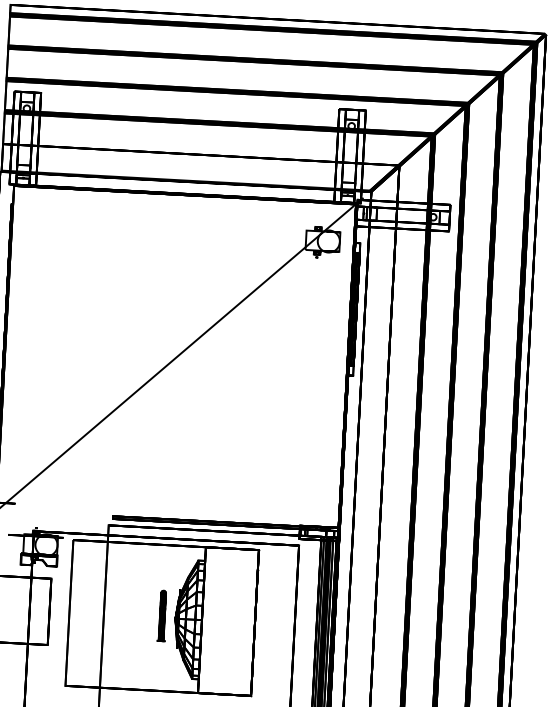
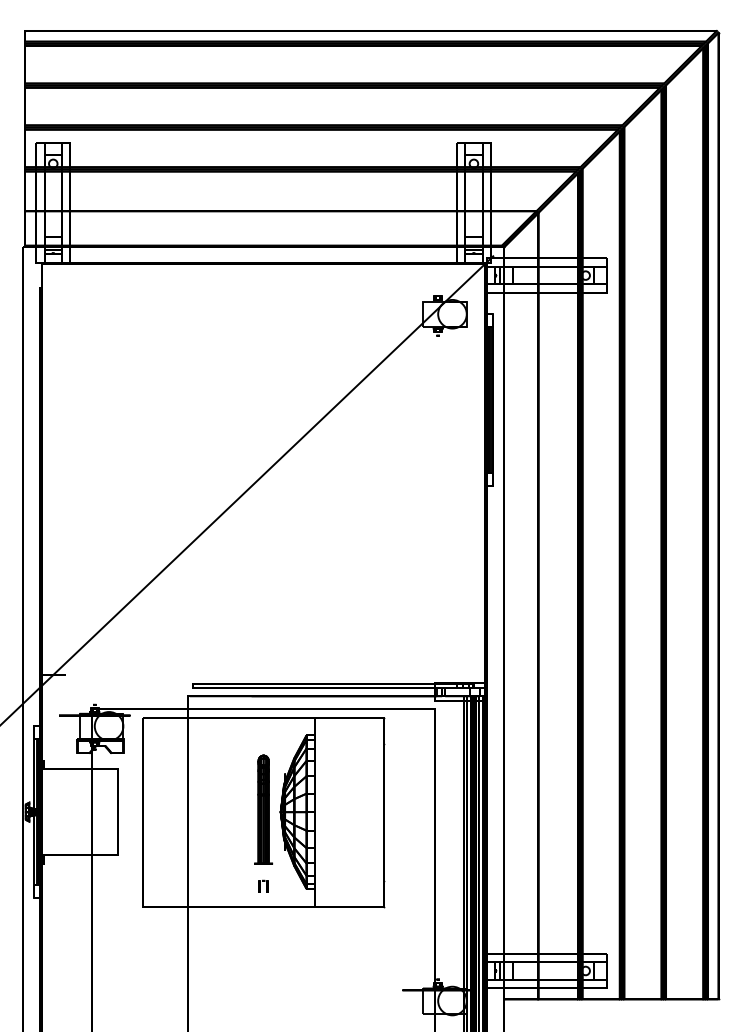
part: (162, 615) -> (263, 809), size x1.67
part: (159, 674) -> (263, 885), added

